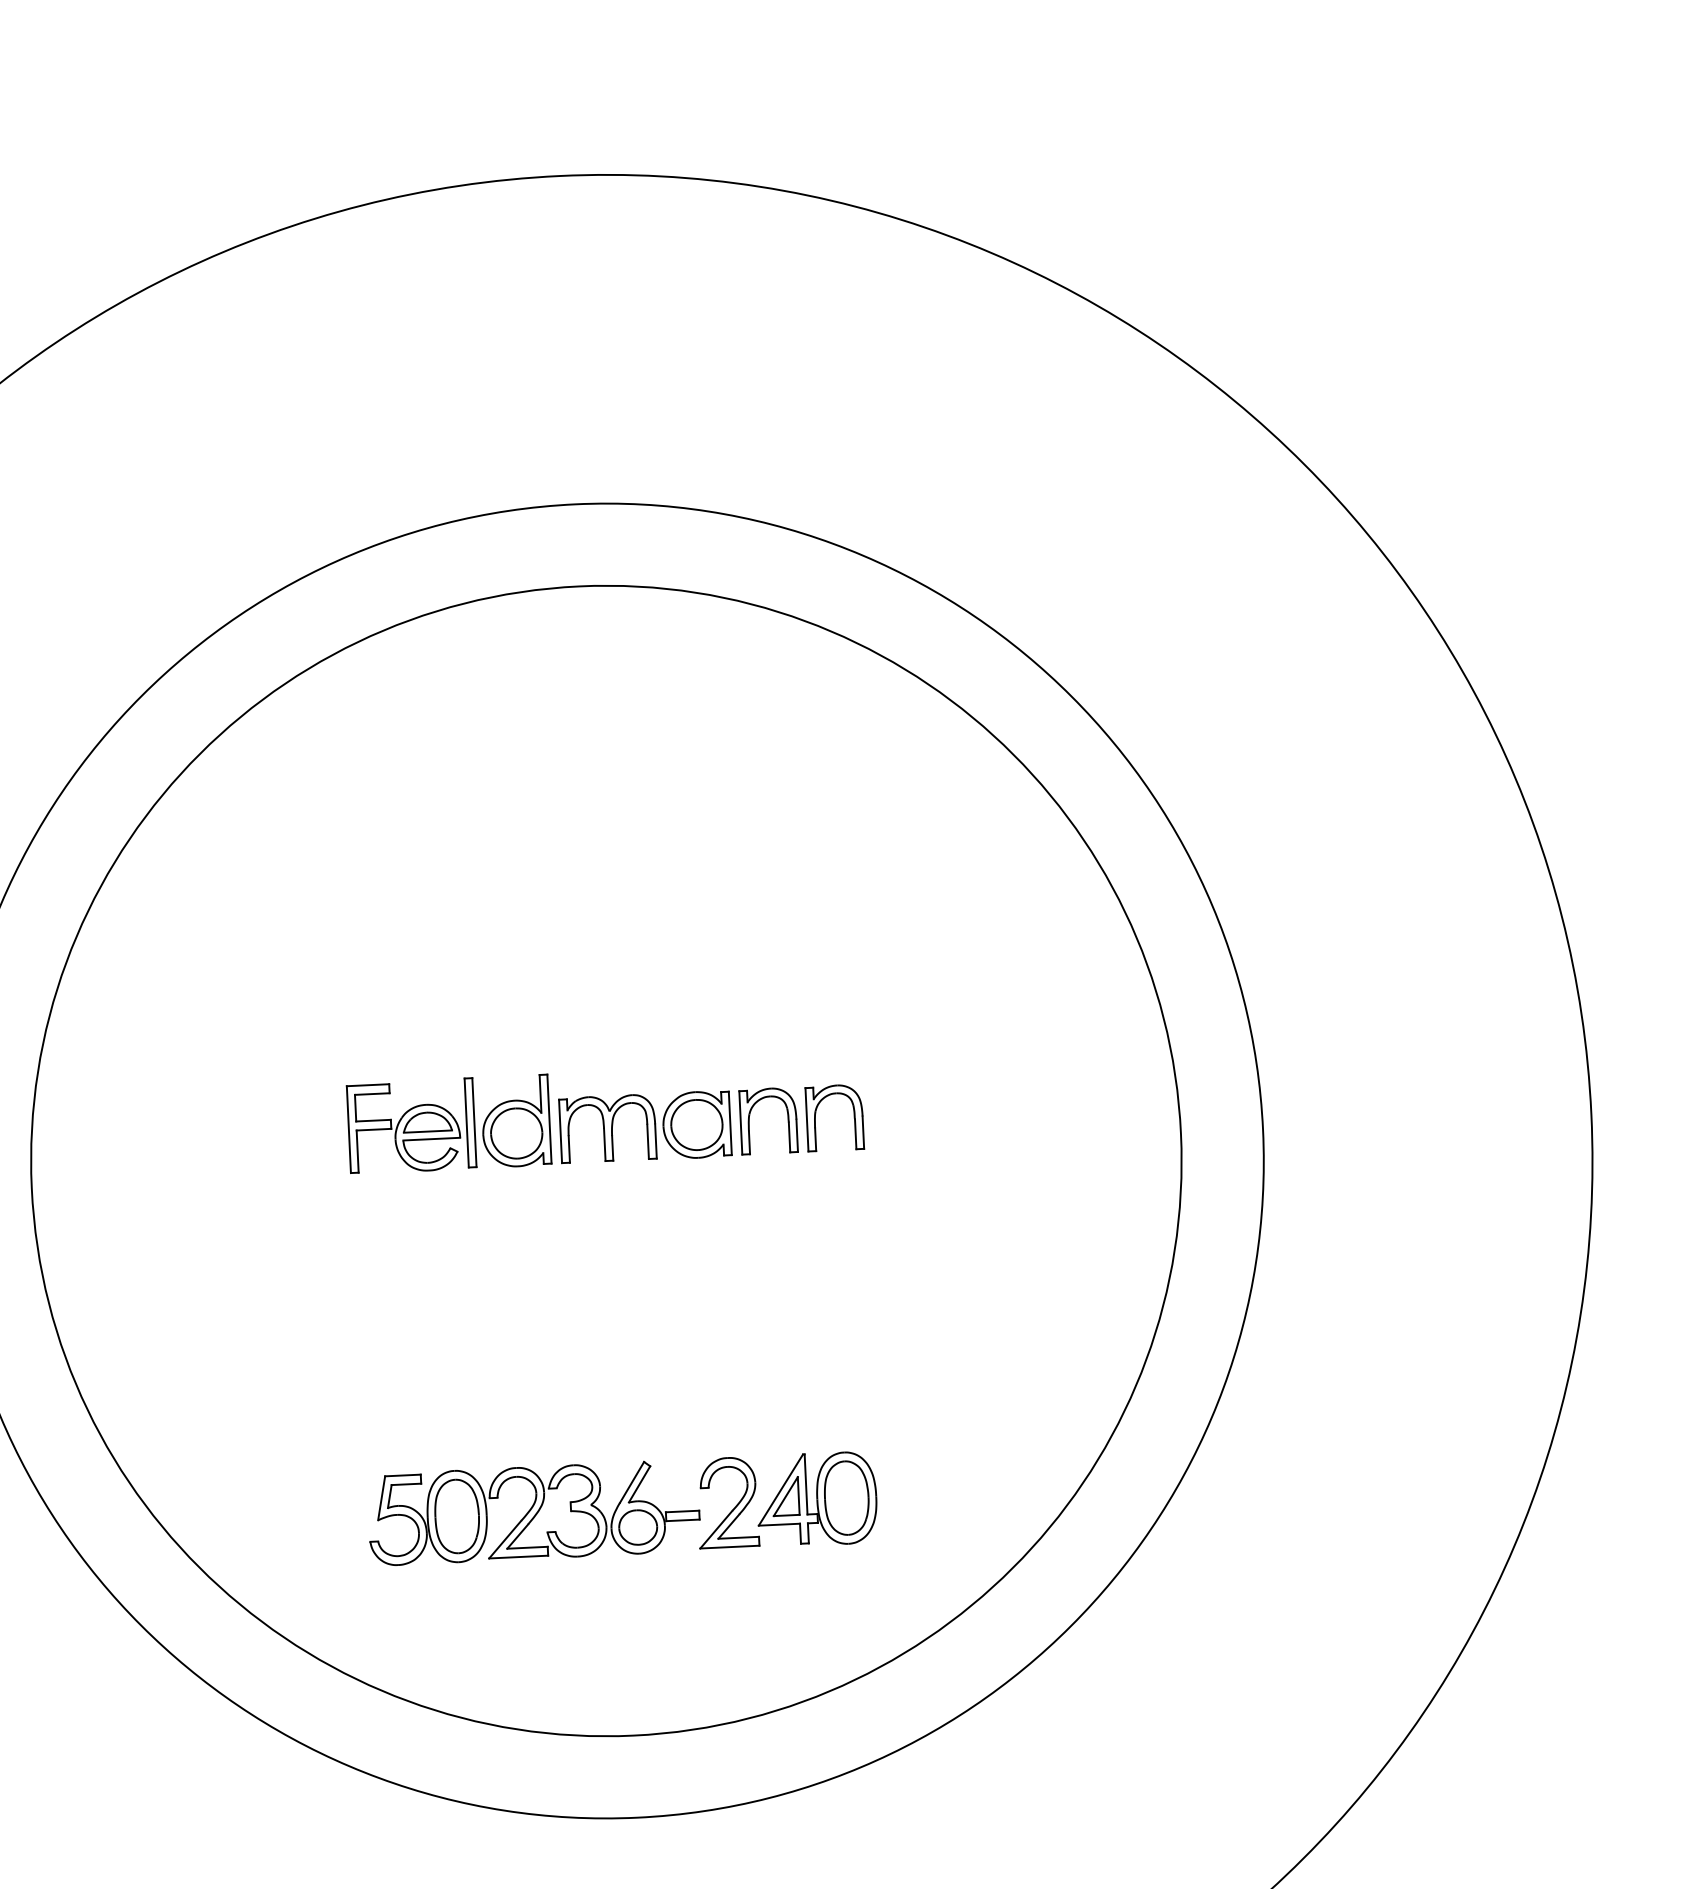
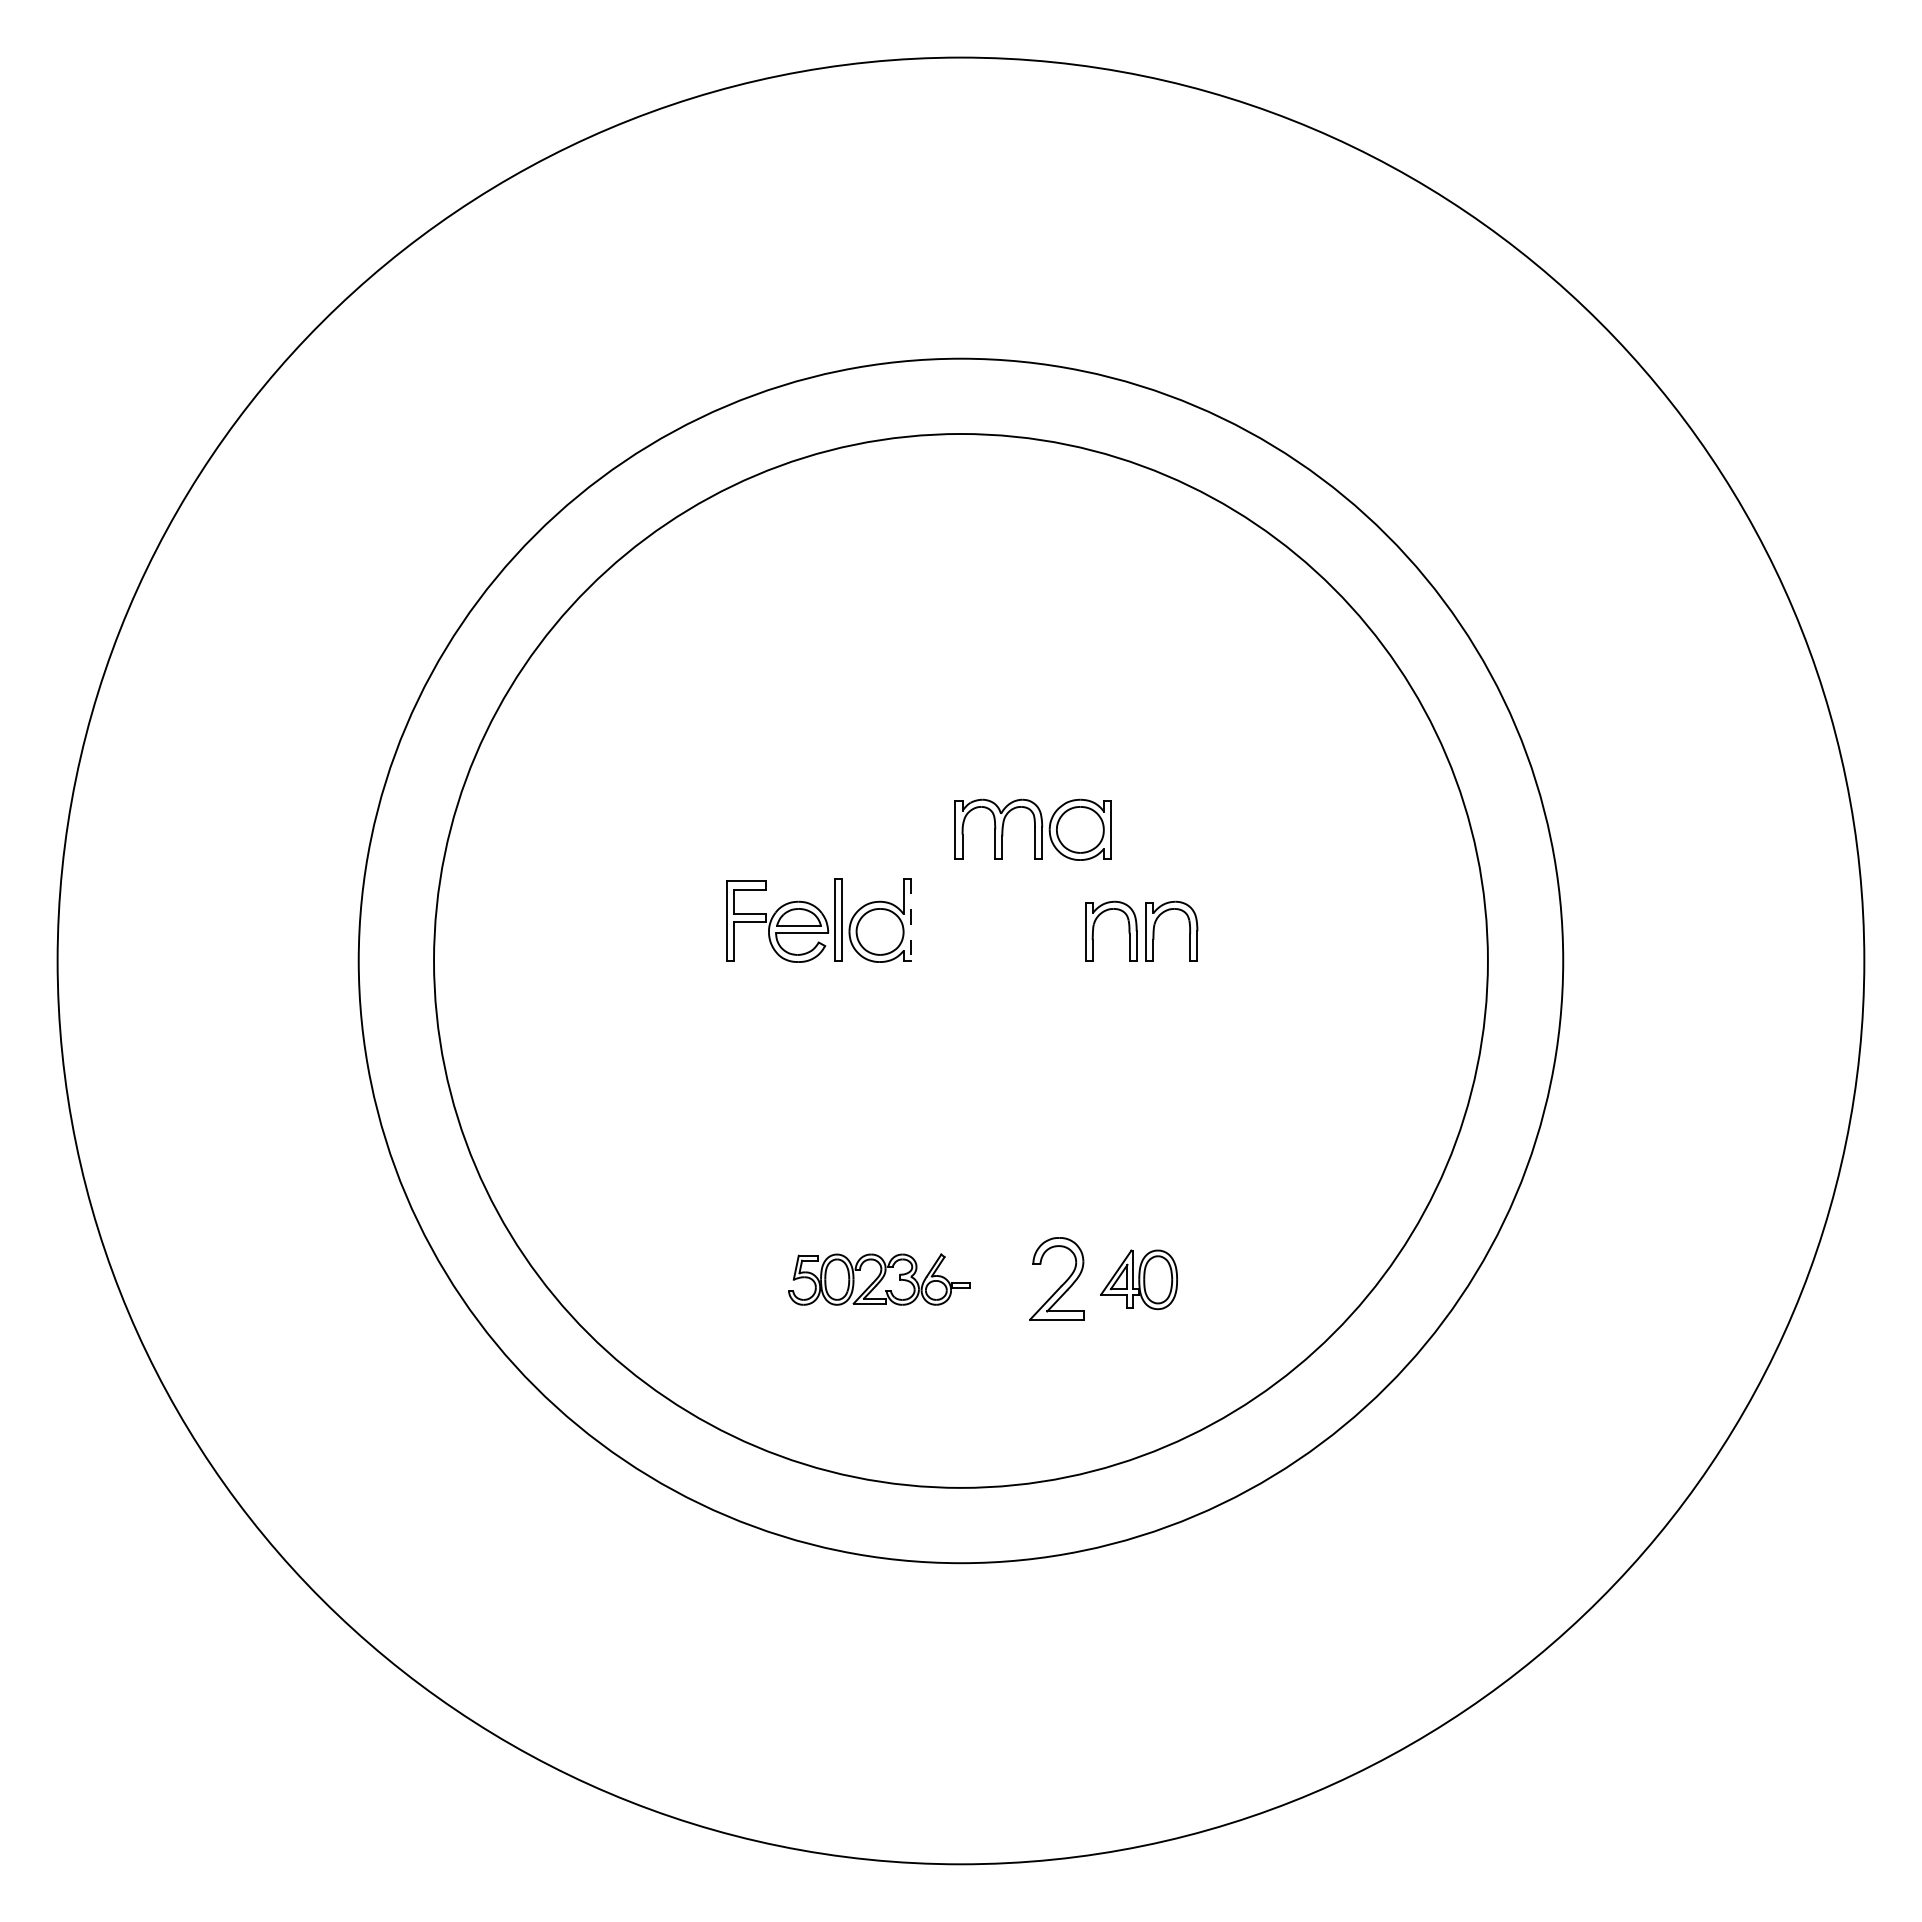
line: (549, 1119) -> (910, 920), solid -> dashed
part: (644, 1127) -> (1032, 829), moved
part: (816, 1499) -> (1138, 1279), size x0.7
part: (533, 1512) -> (879, 1279), size x0.6

